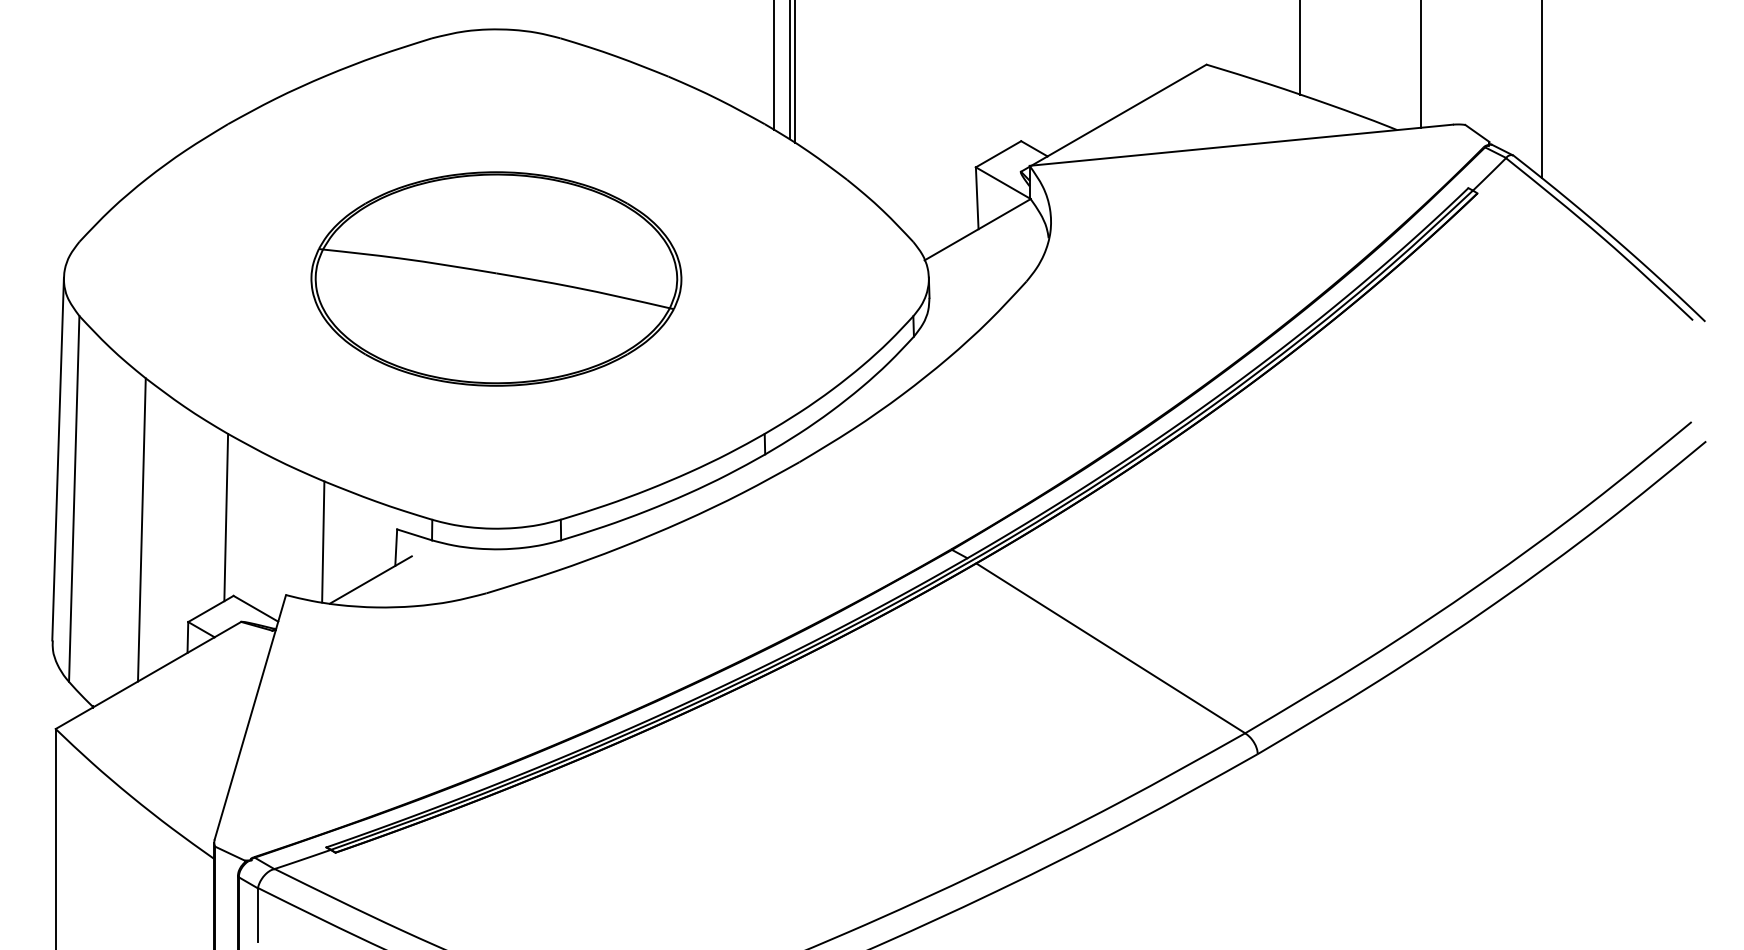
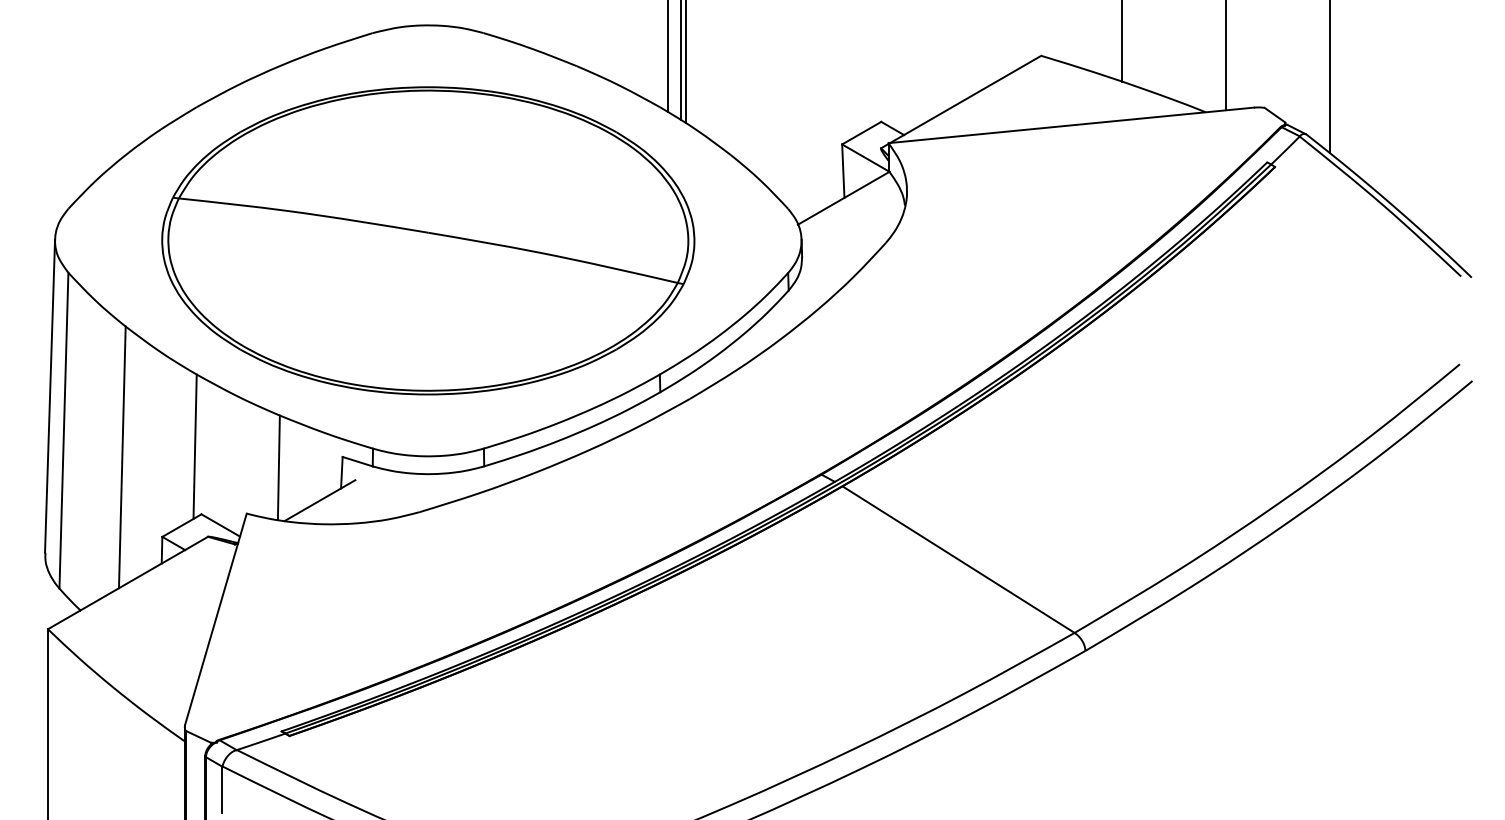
part: (496, 278) -> (428, 240), size x1.67

